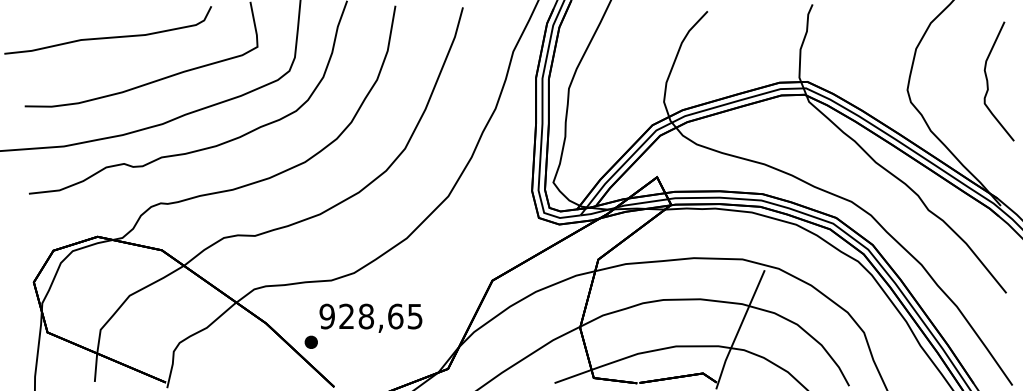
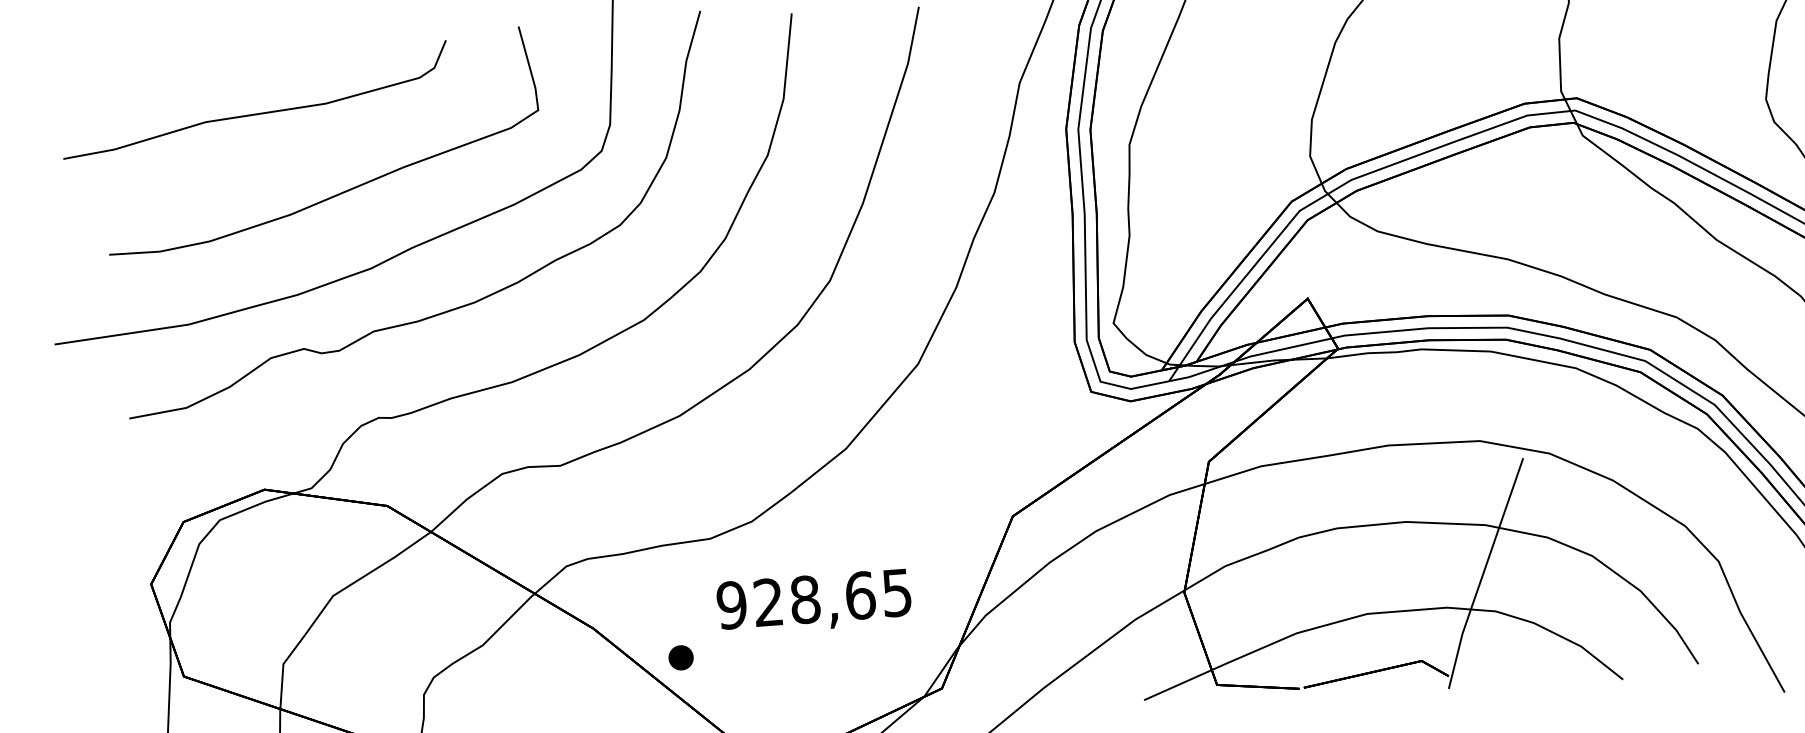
text: (370, 317) -> (813, 600), moved

